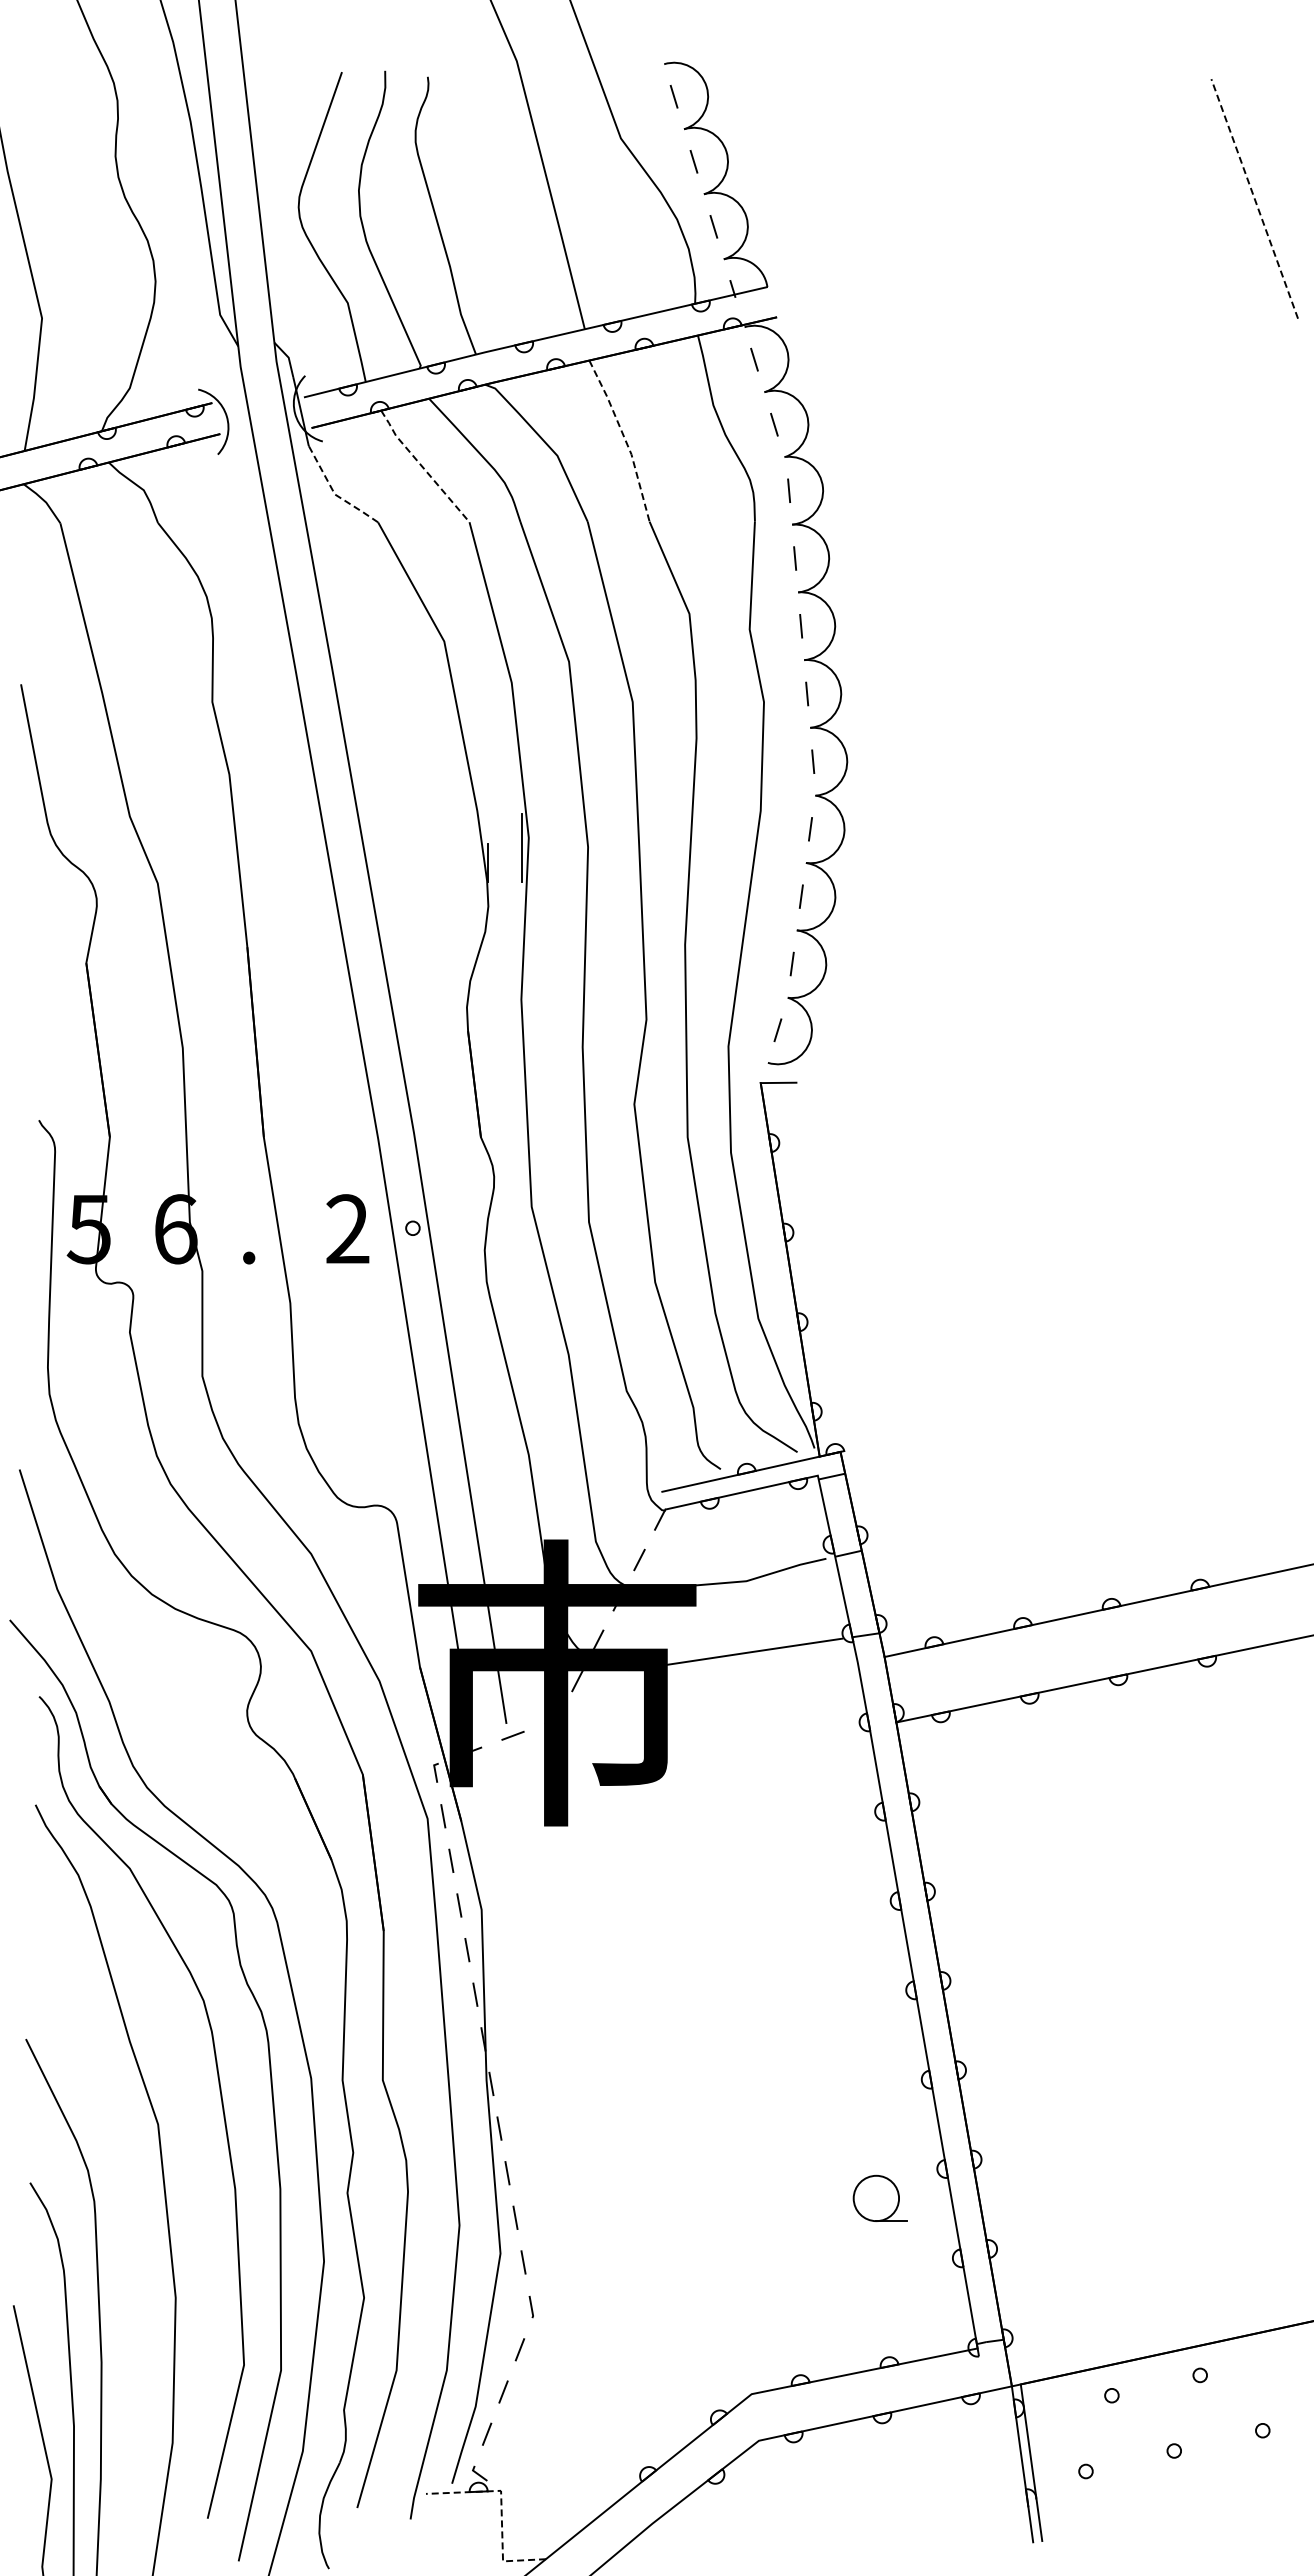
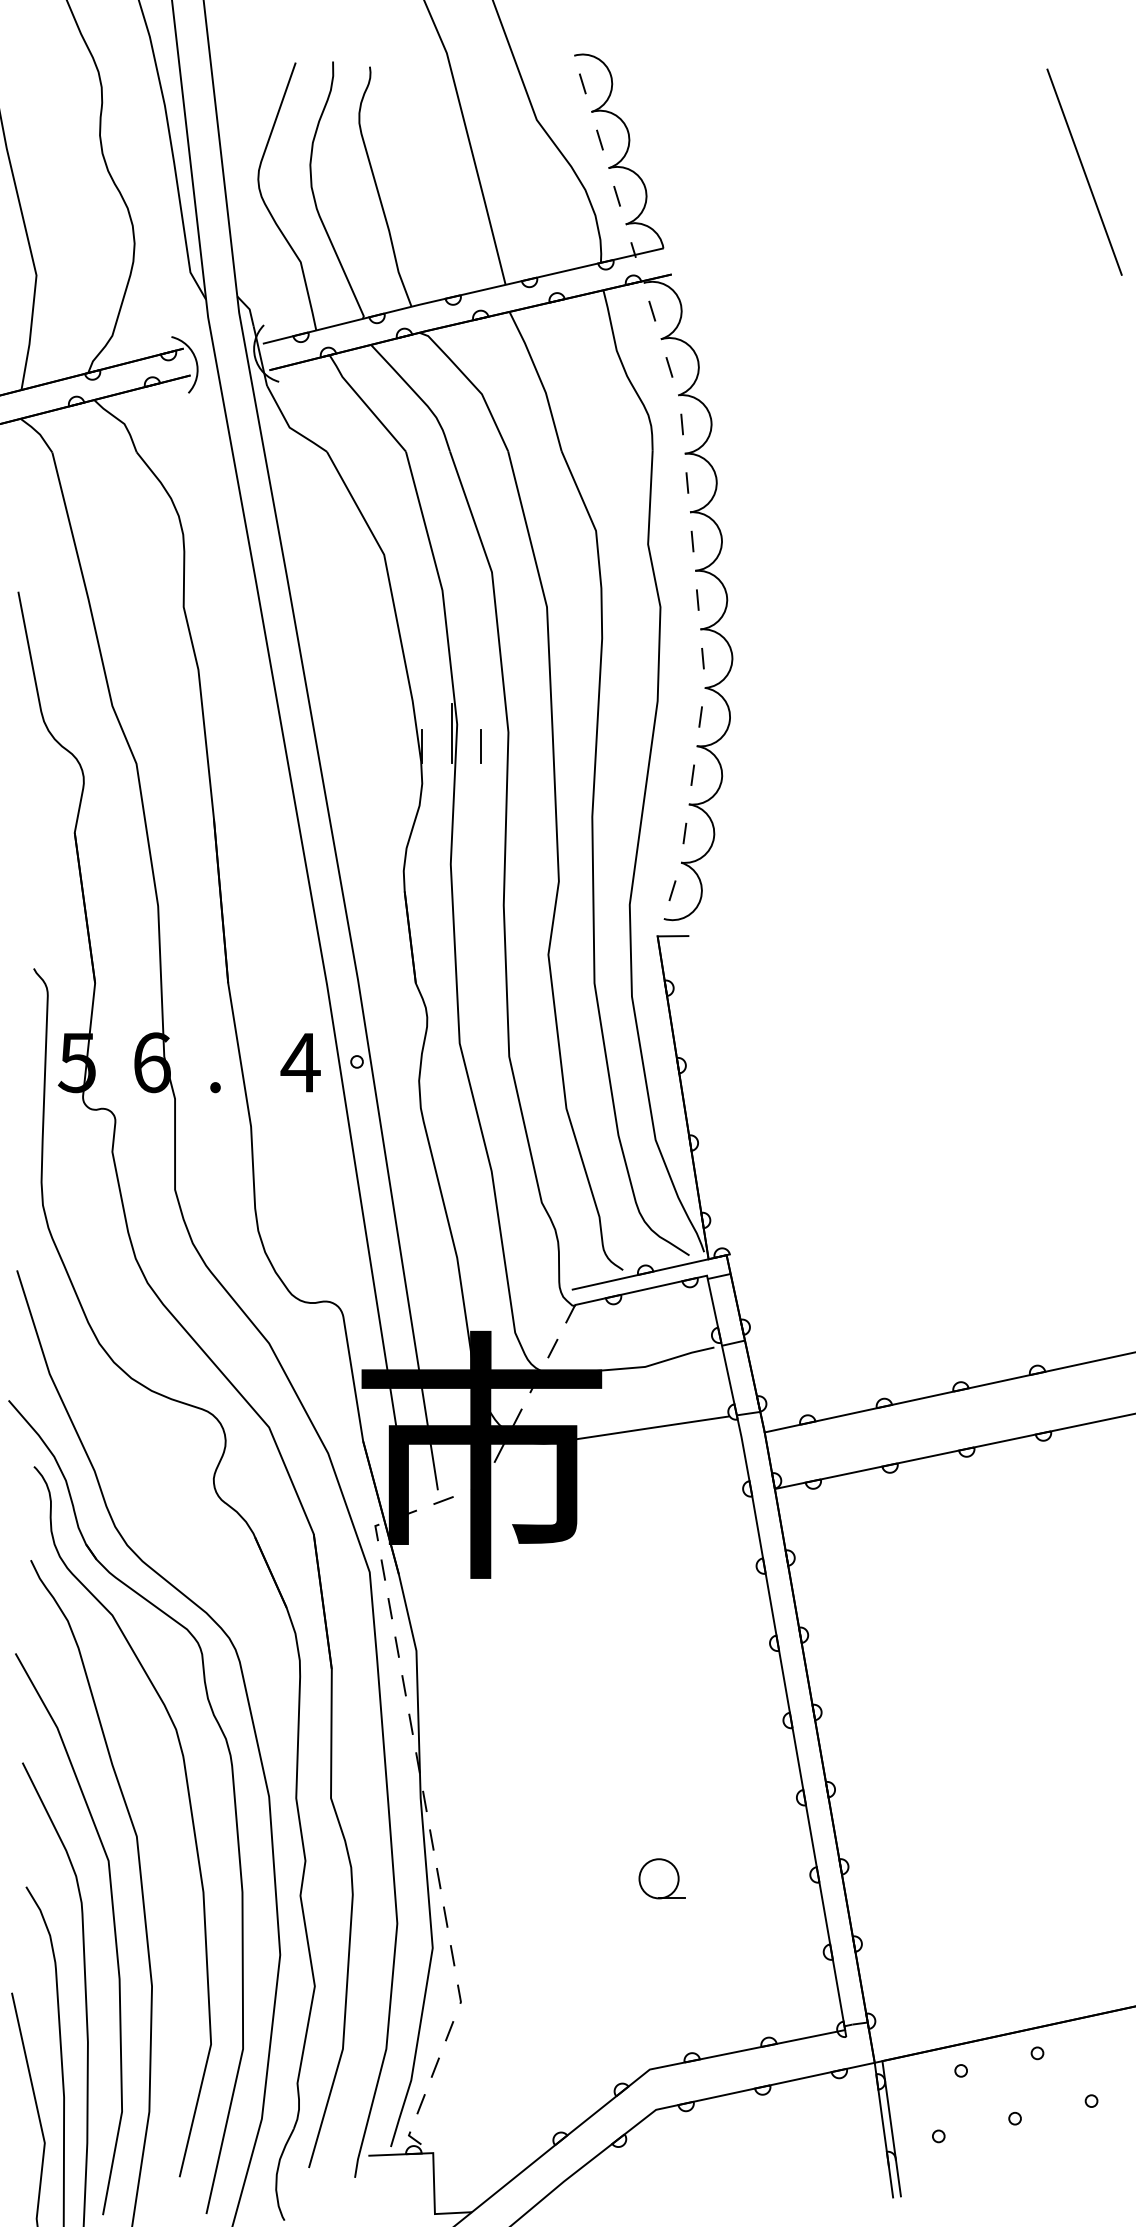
line: (1254, 198) -> (1084, 171), dashed -> solid
line: (624, 438) -> (539, 379), dashed -> solid
line: (422, 466) -> (365, 403), dashed -> solid
line: (334, 494) -> (289, 427), dashed -> solid
line: (555, 862) -> (480, 745), added
text: (347, 1228) -> (300, 1062), 2 -> 4
part: (879, 2197) -> (661, 1877), moved
curve: (131, 2231) -> (113, 1928), added
line: (501, 2509) -> (433, 2169), dashed -> solid

